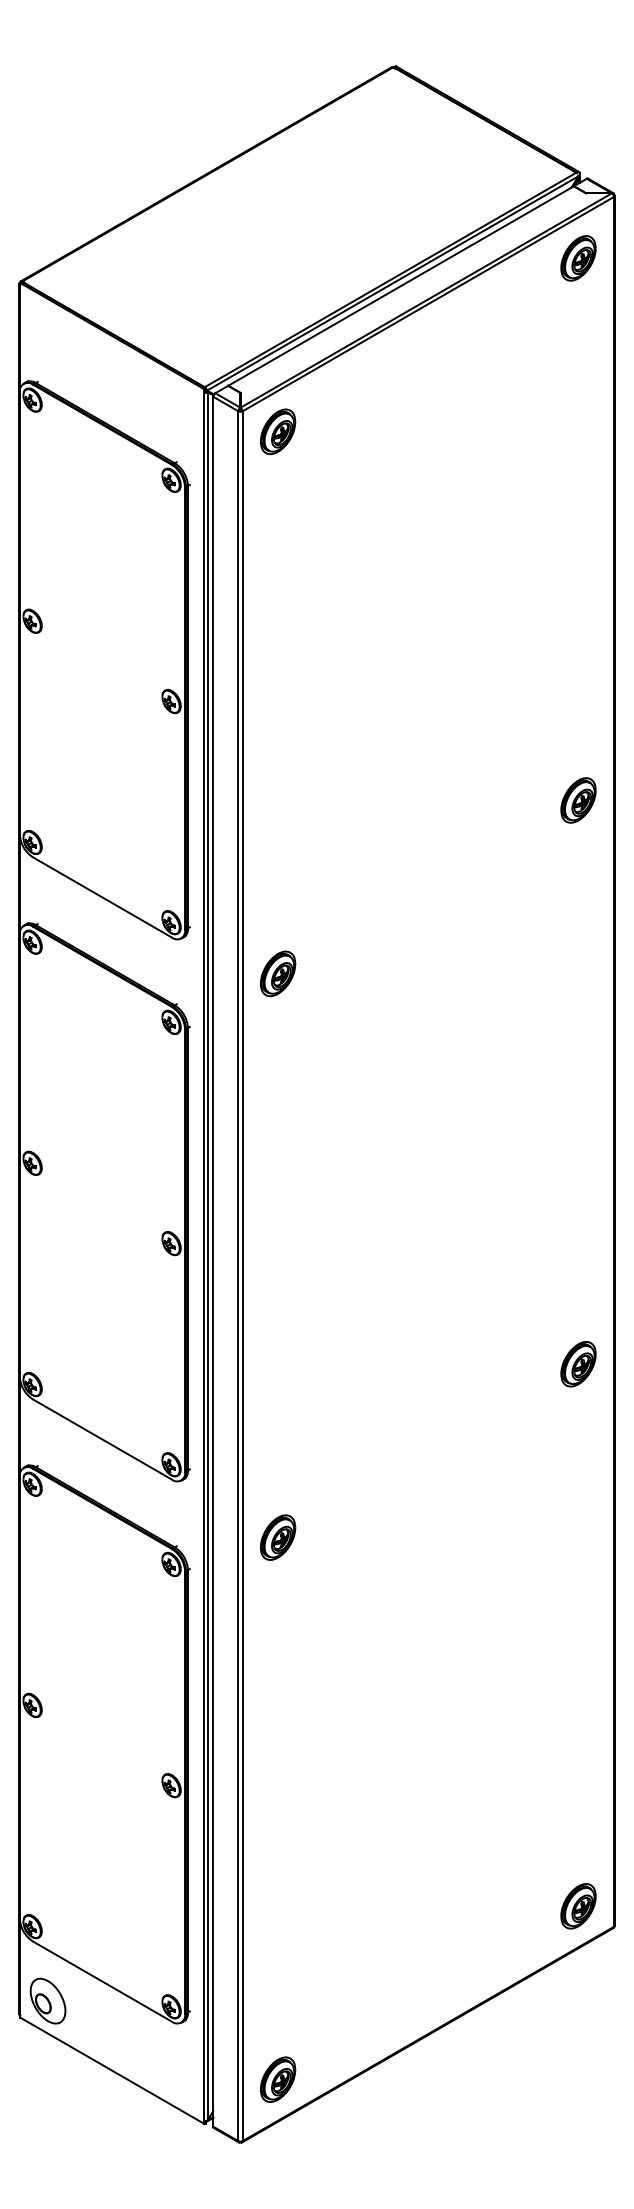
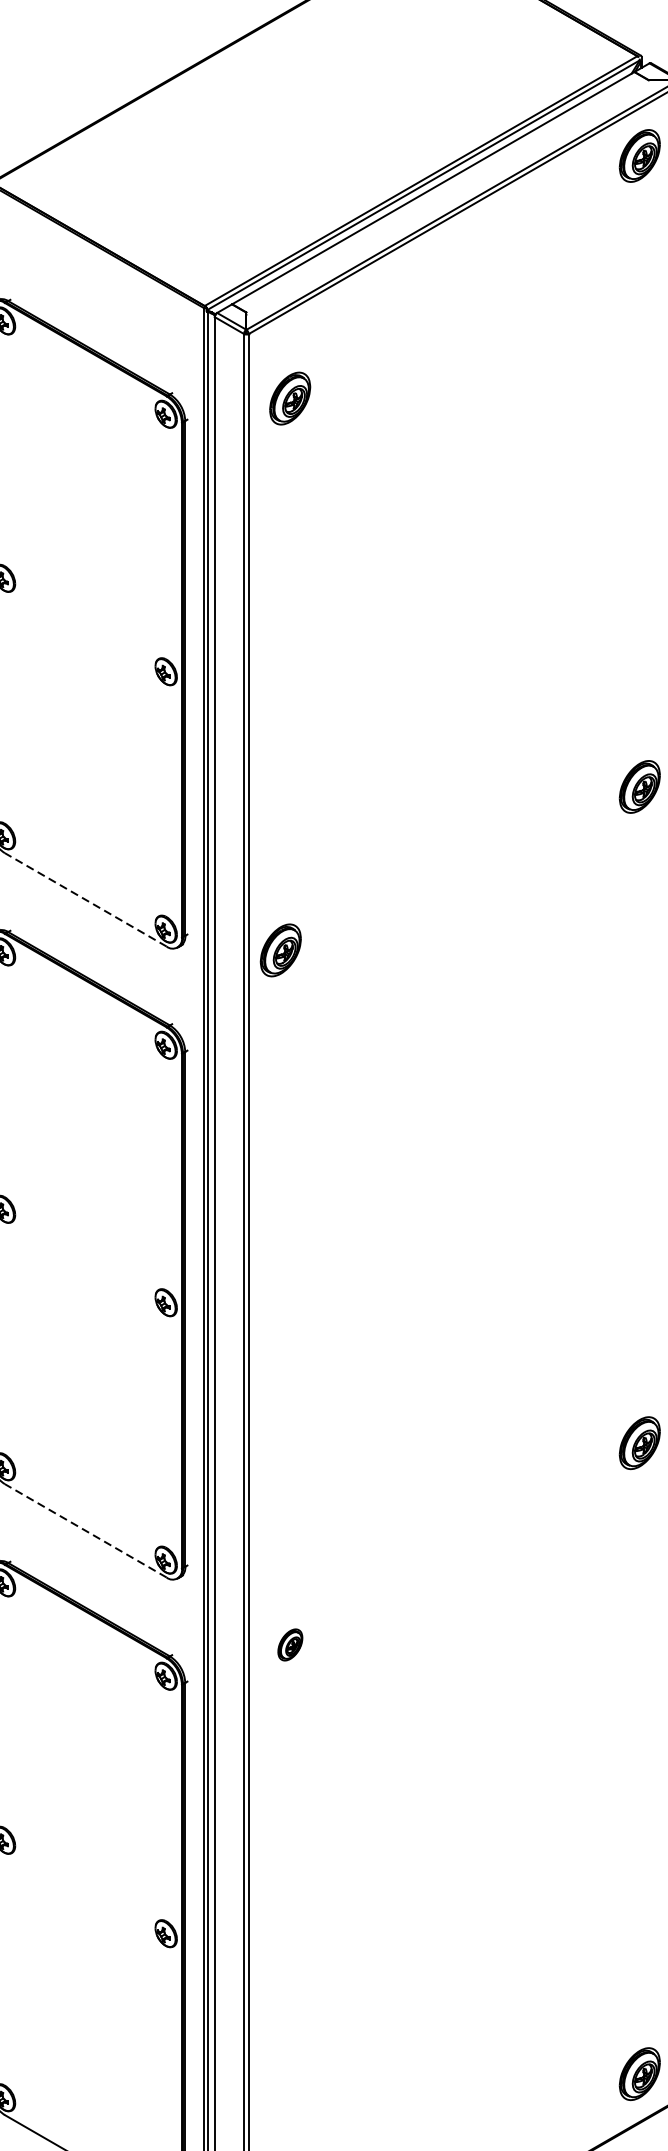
part: (278, 431) -> (290, 398), moved
line: (102, 897) -> (85, 899), solid -> dashed
part: (278, 973) -> (281, 949), moved
line: (102, 1439) -> (85, 1530), solid -> dashed
part: (278, 1537) -> (290, 1644), size x0.6

